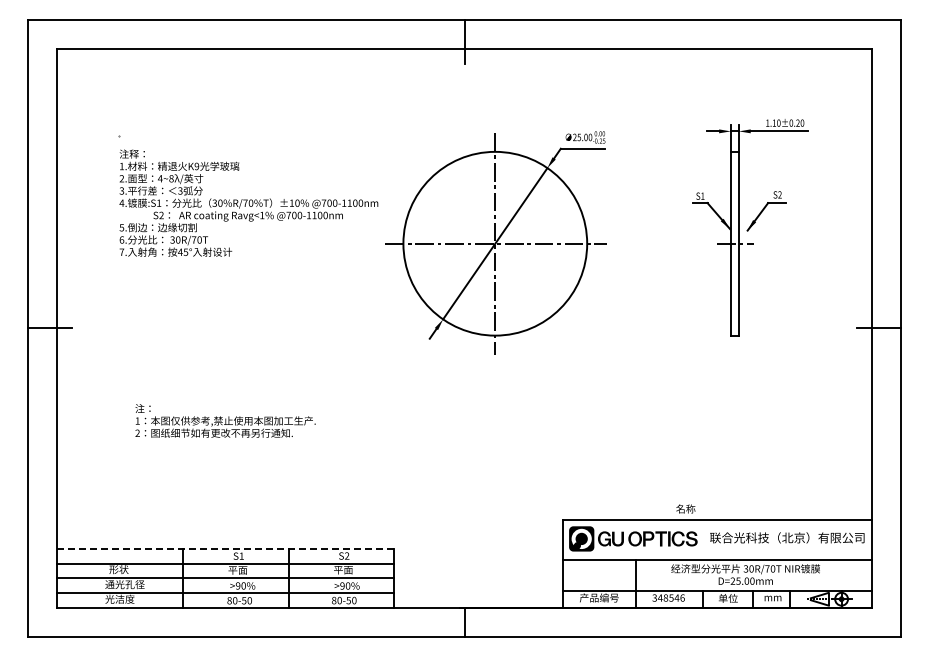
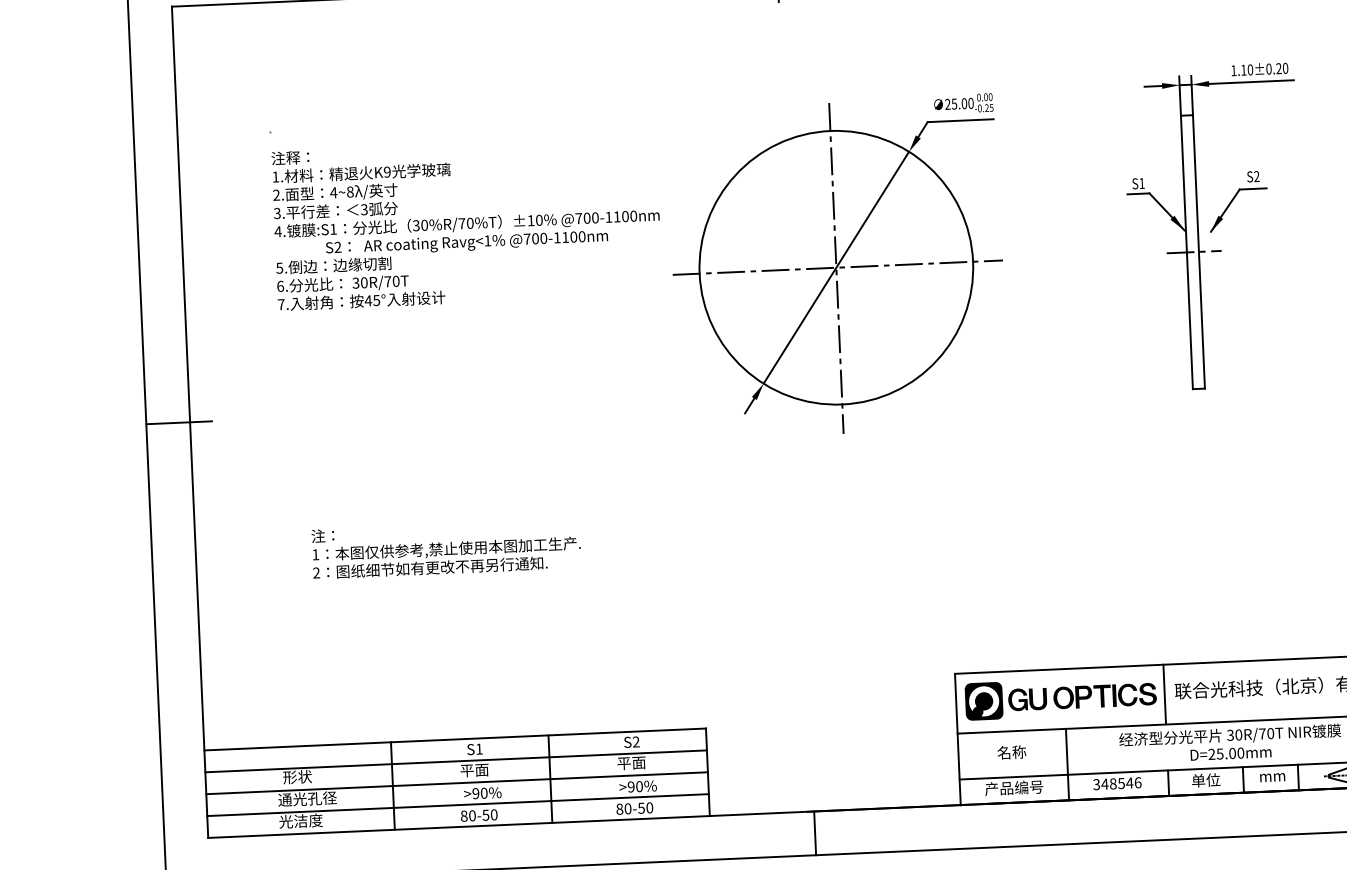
text: (685, 508) -> (1011, 751), moved
line: (703, 539) -> (1165, 694), added
line: (225, 549) -> (454, 740), dashed -> solid

